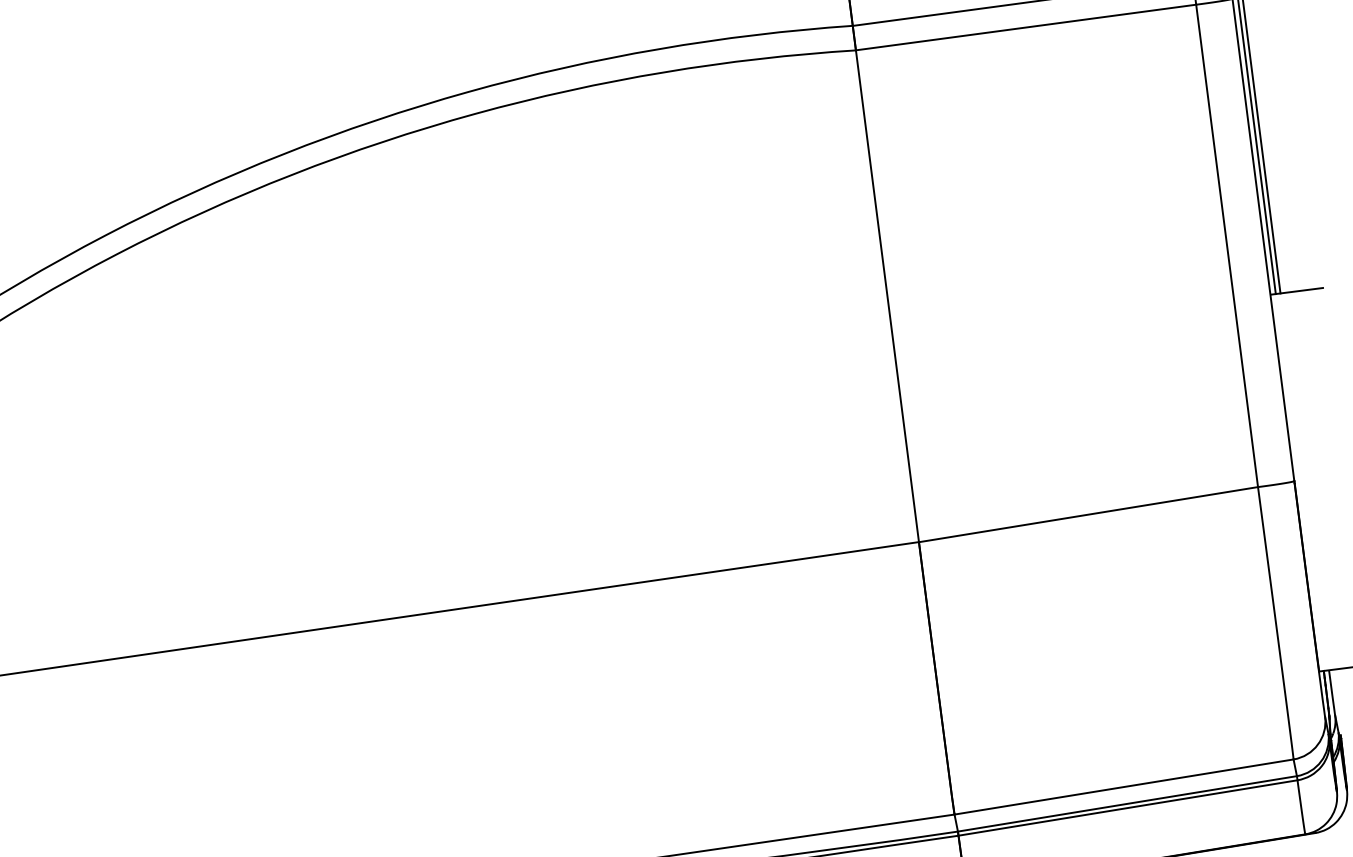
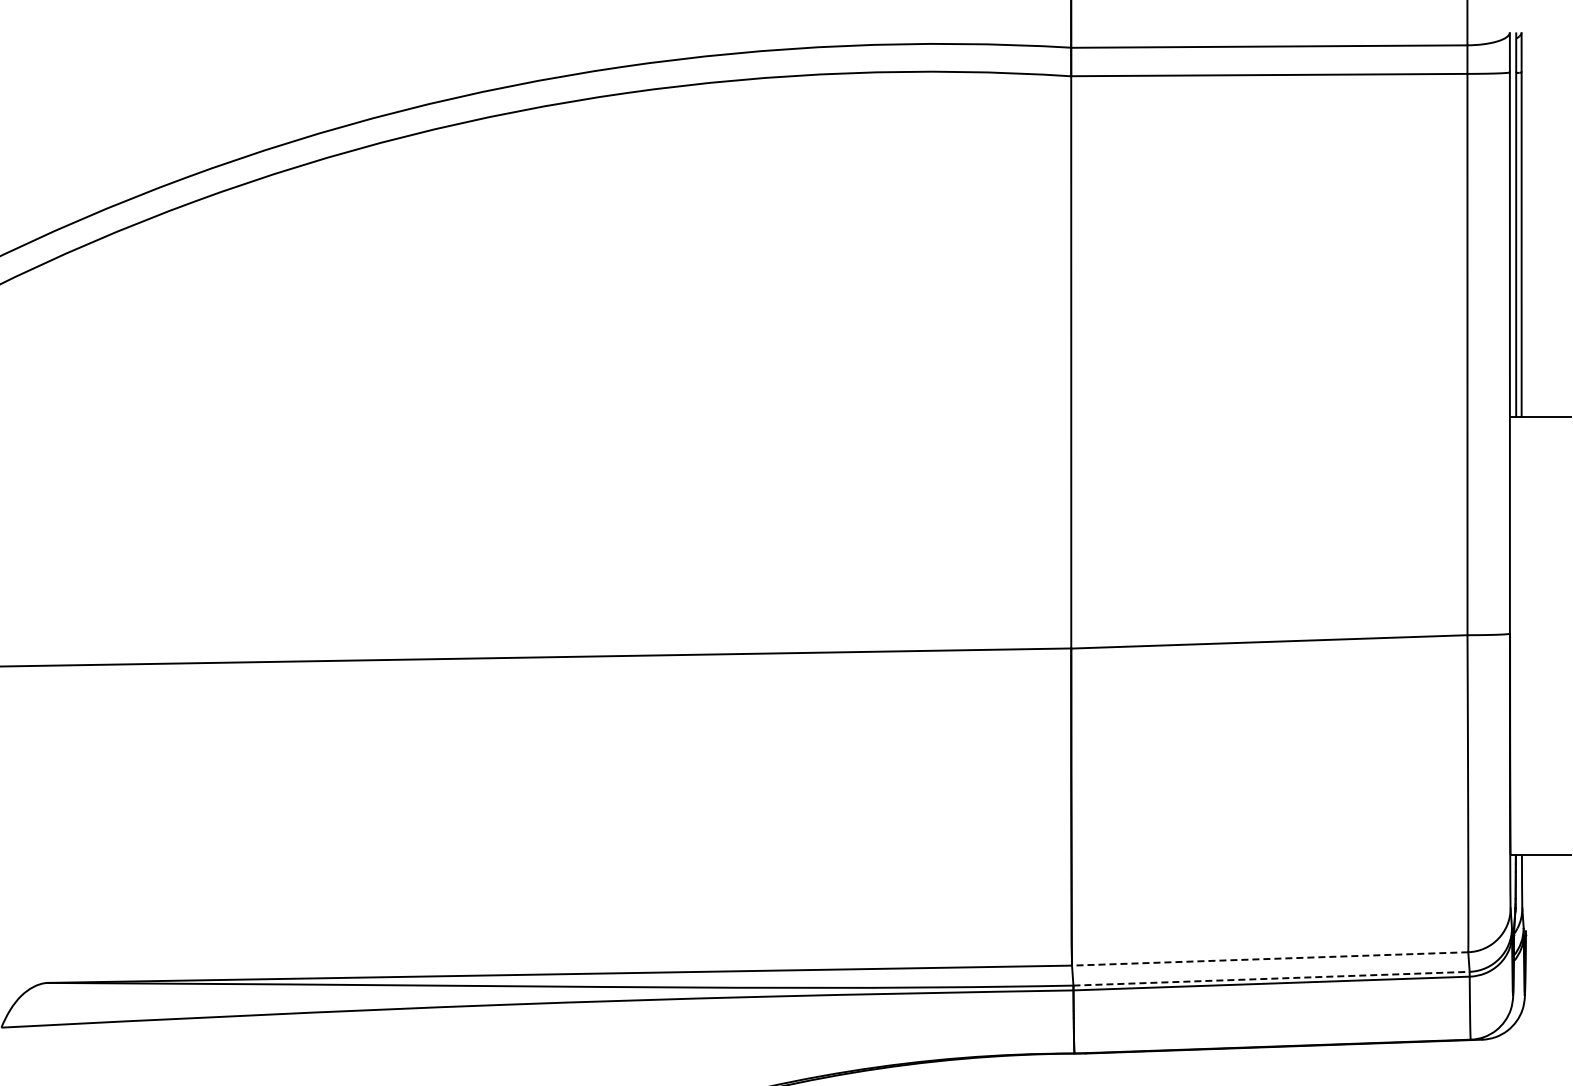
line: (1123, 786) -> (1269, 958), solid -> dashed
line: (1128, 803) -> (1272, 978), solid -> dashed

